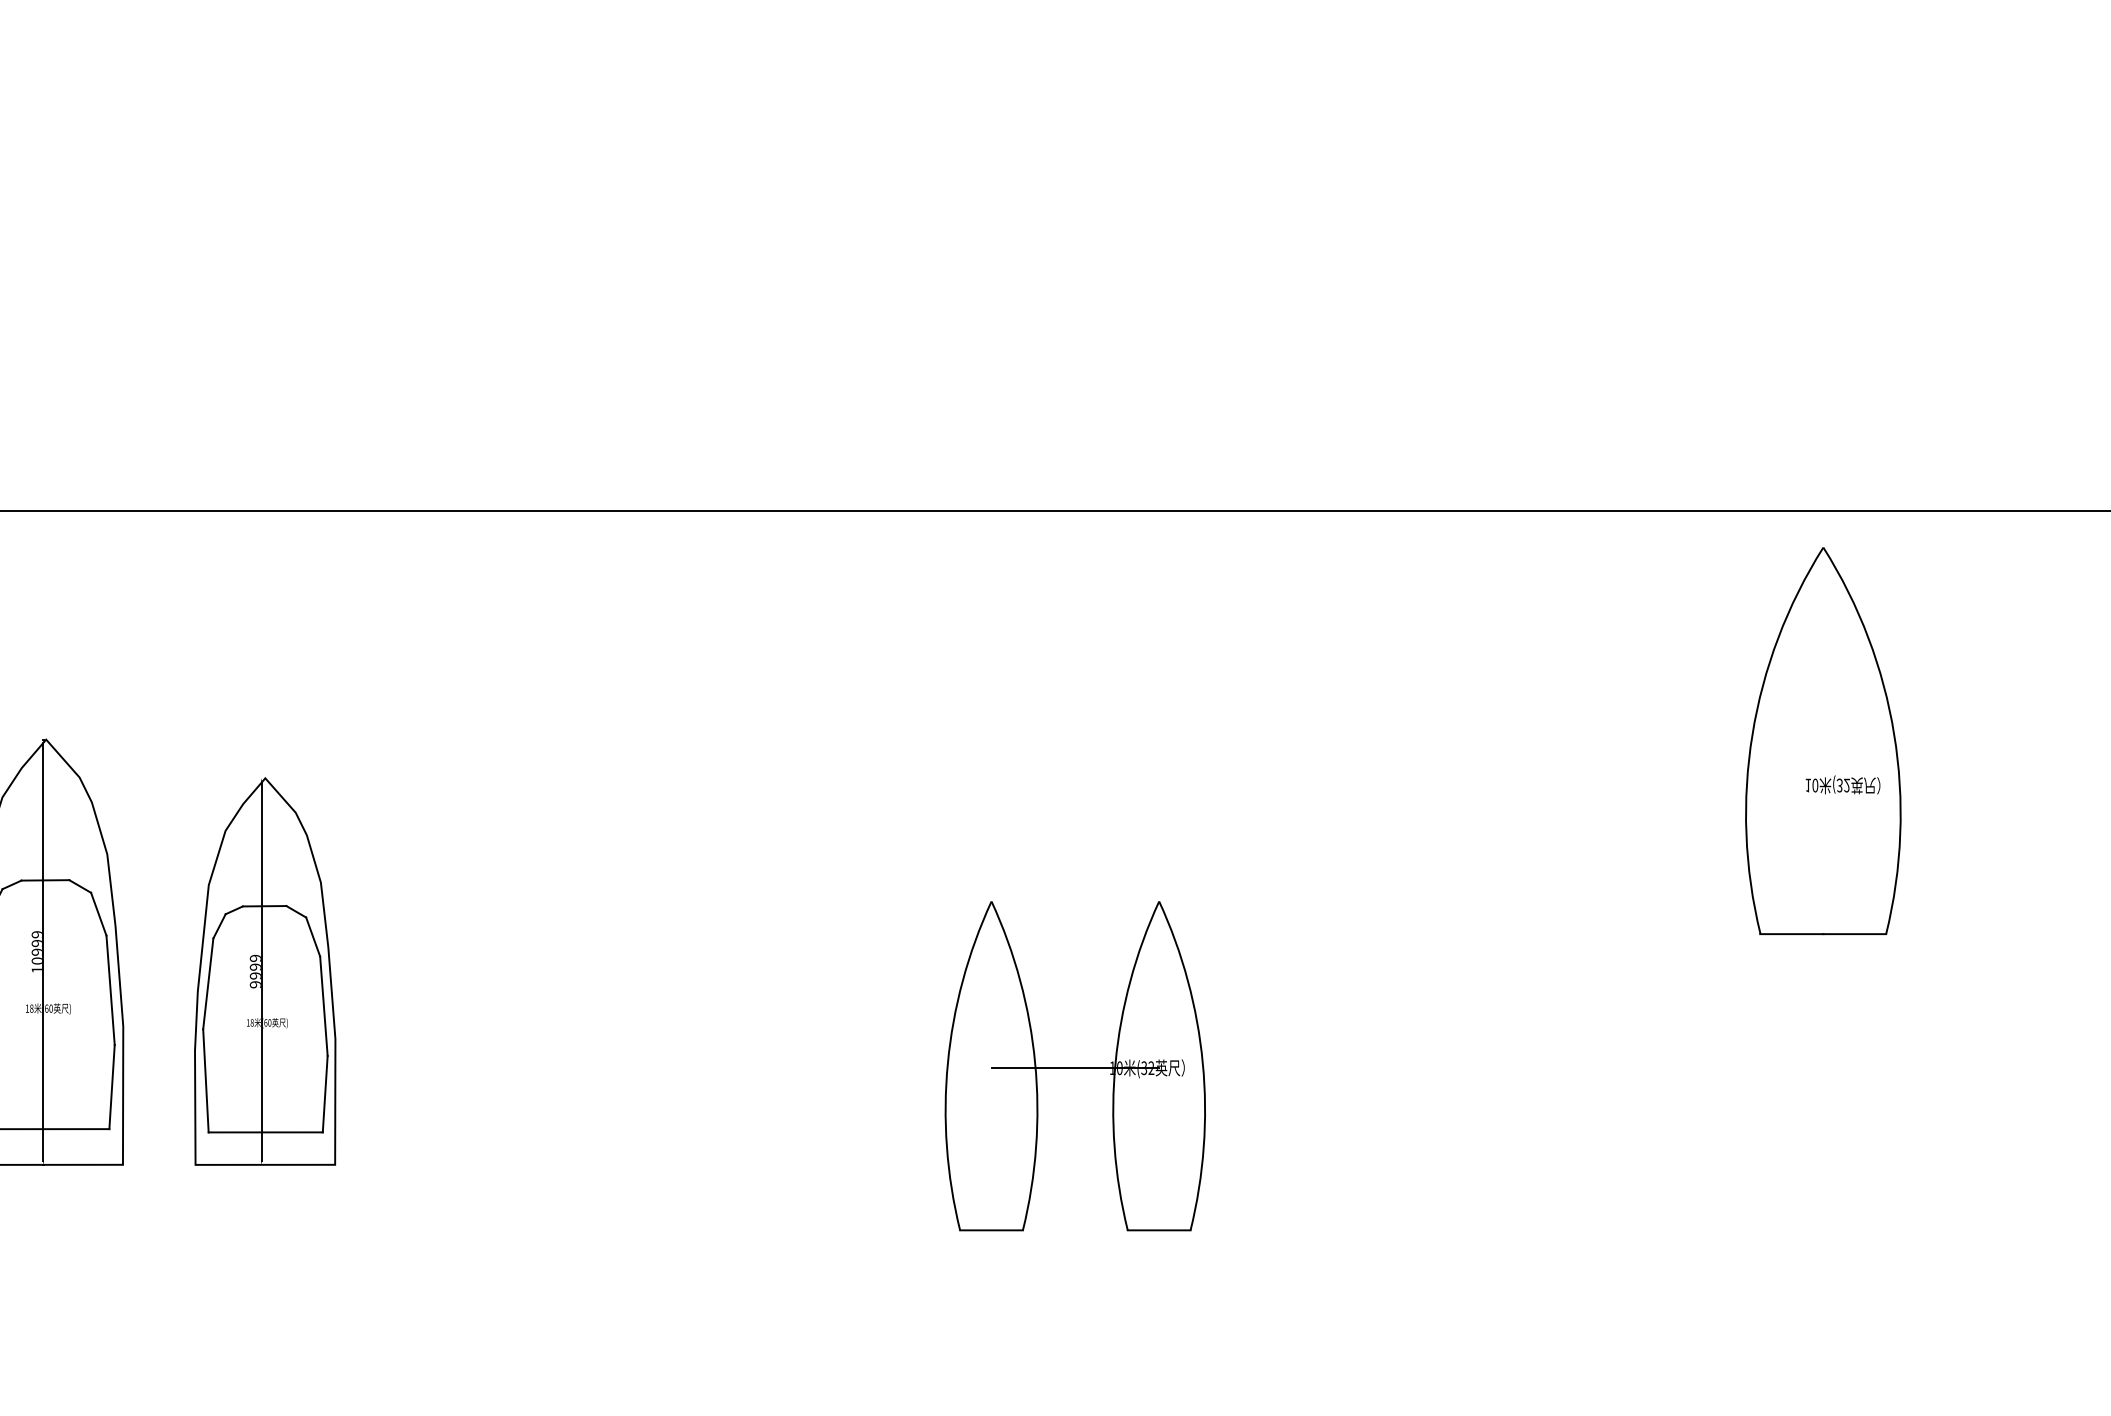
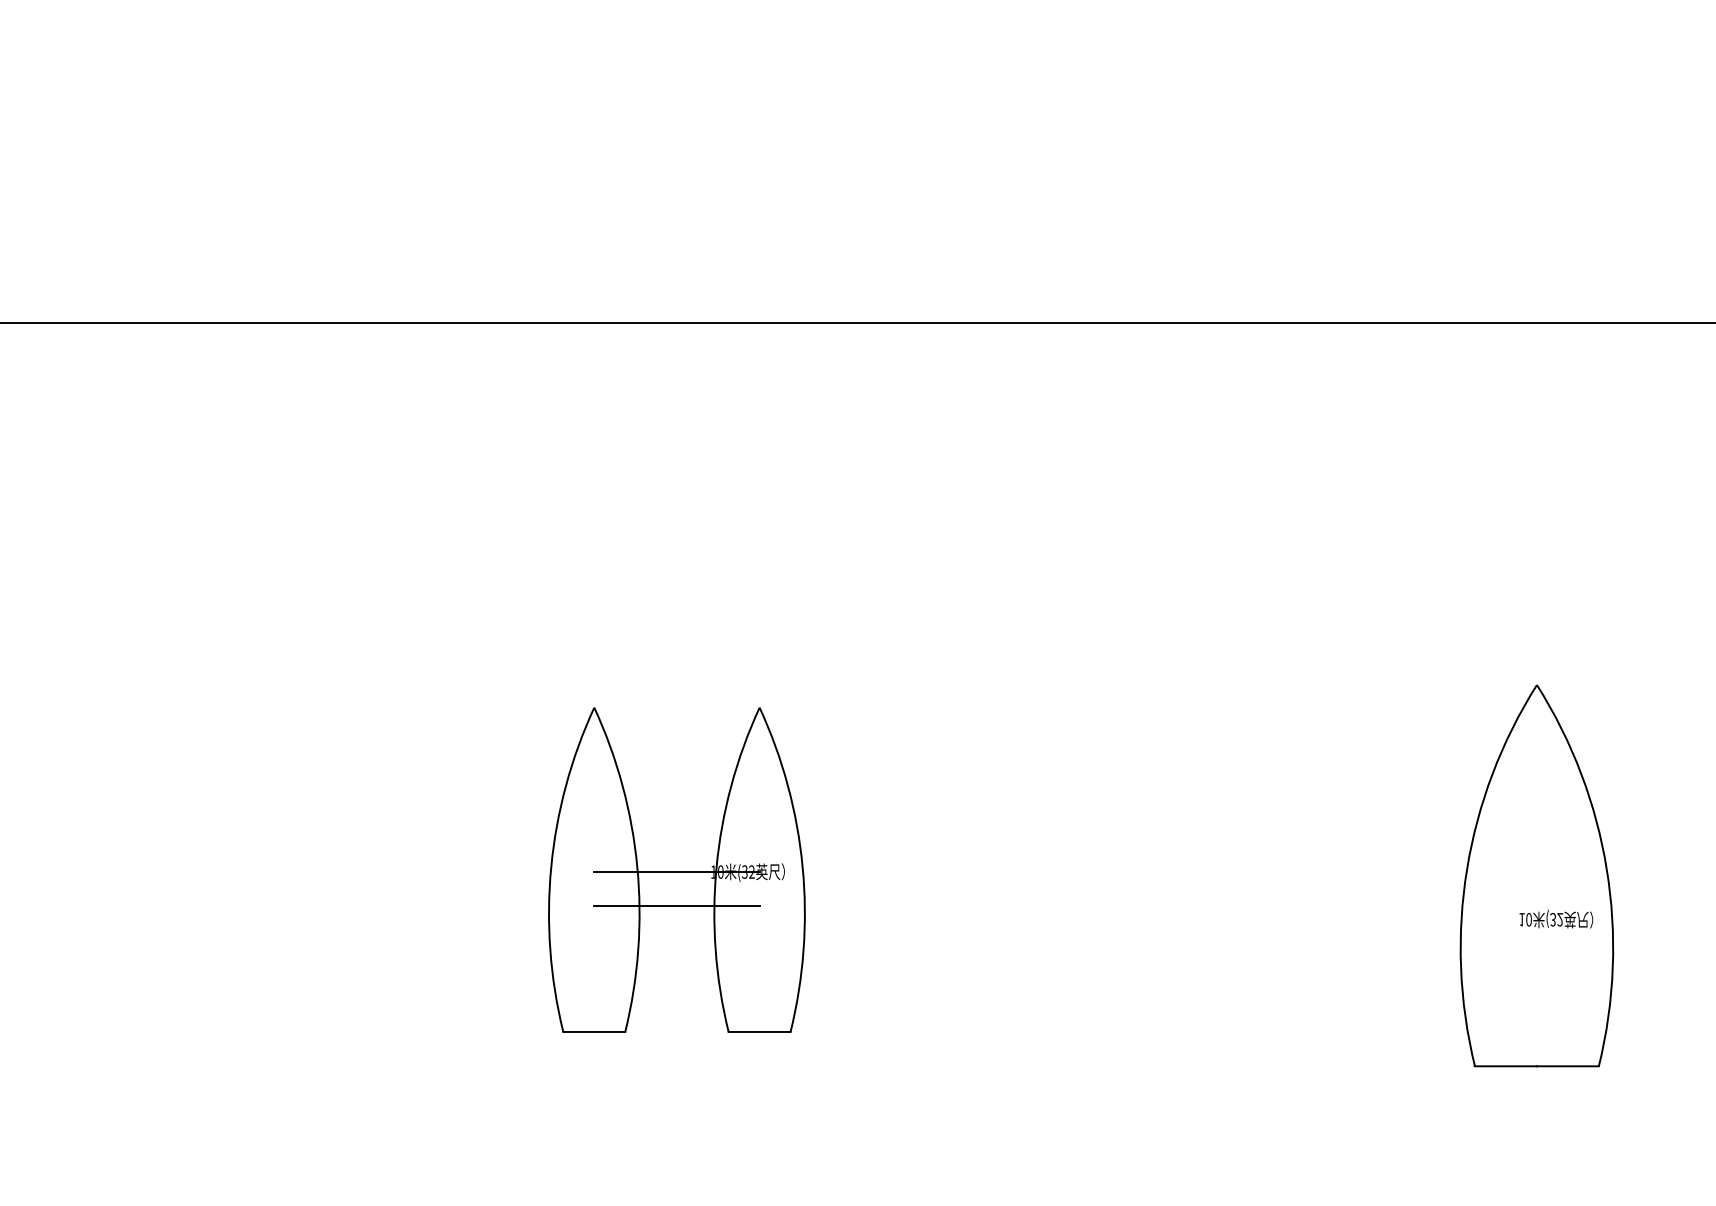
part: (1823, 741) -> (1537, 876), moved
line: (1075, 1102) -> (677, 905), added

